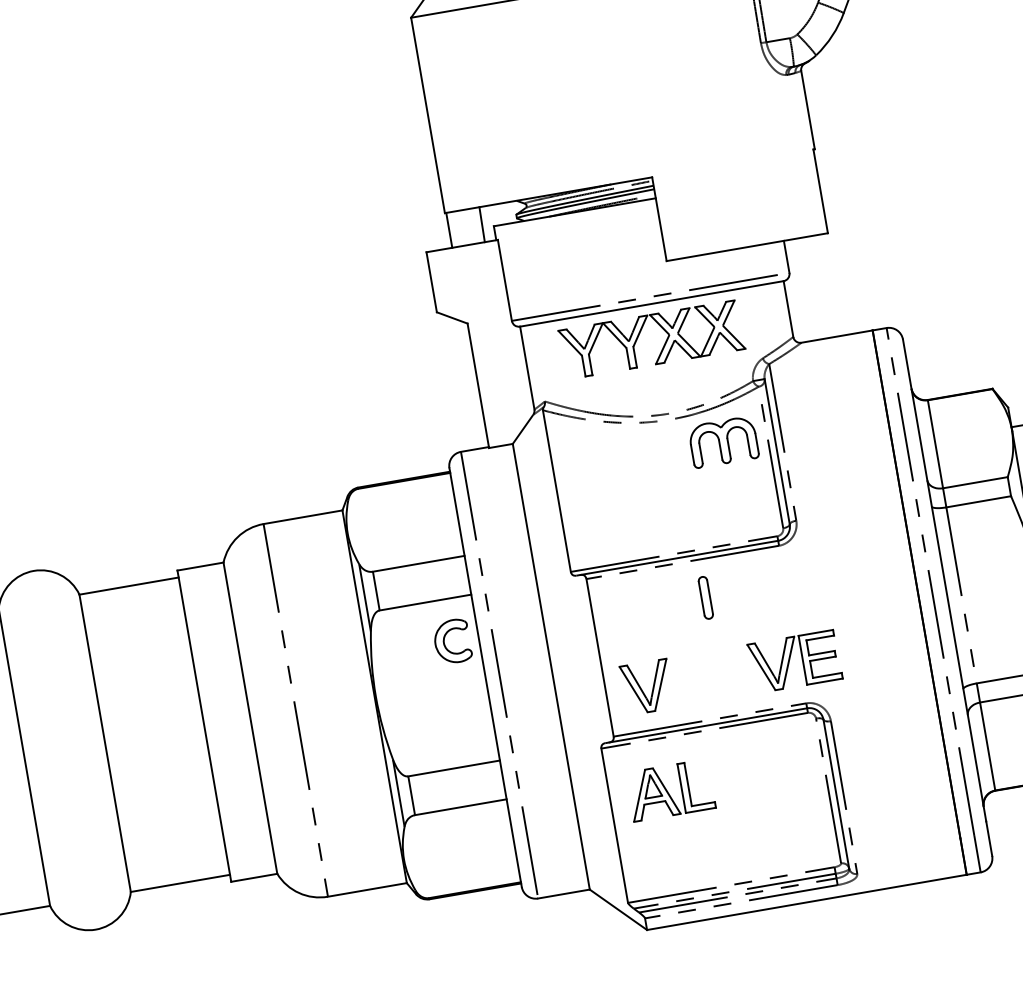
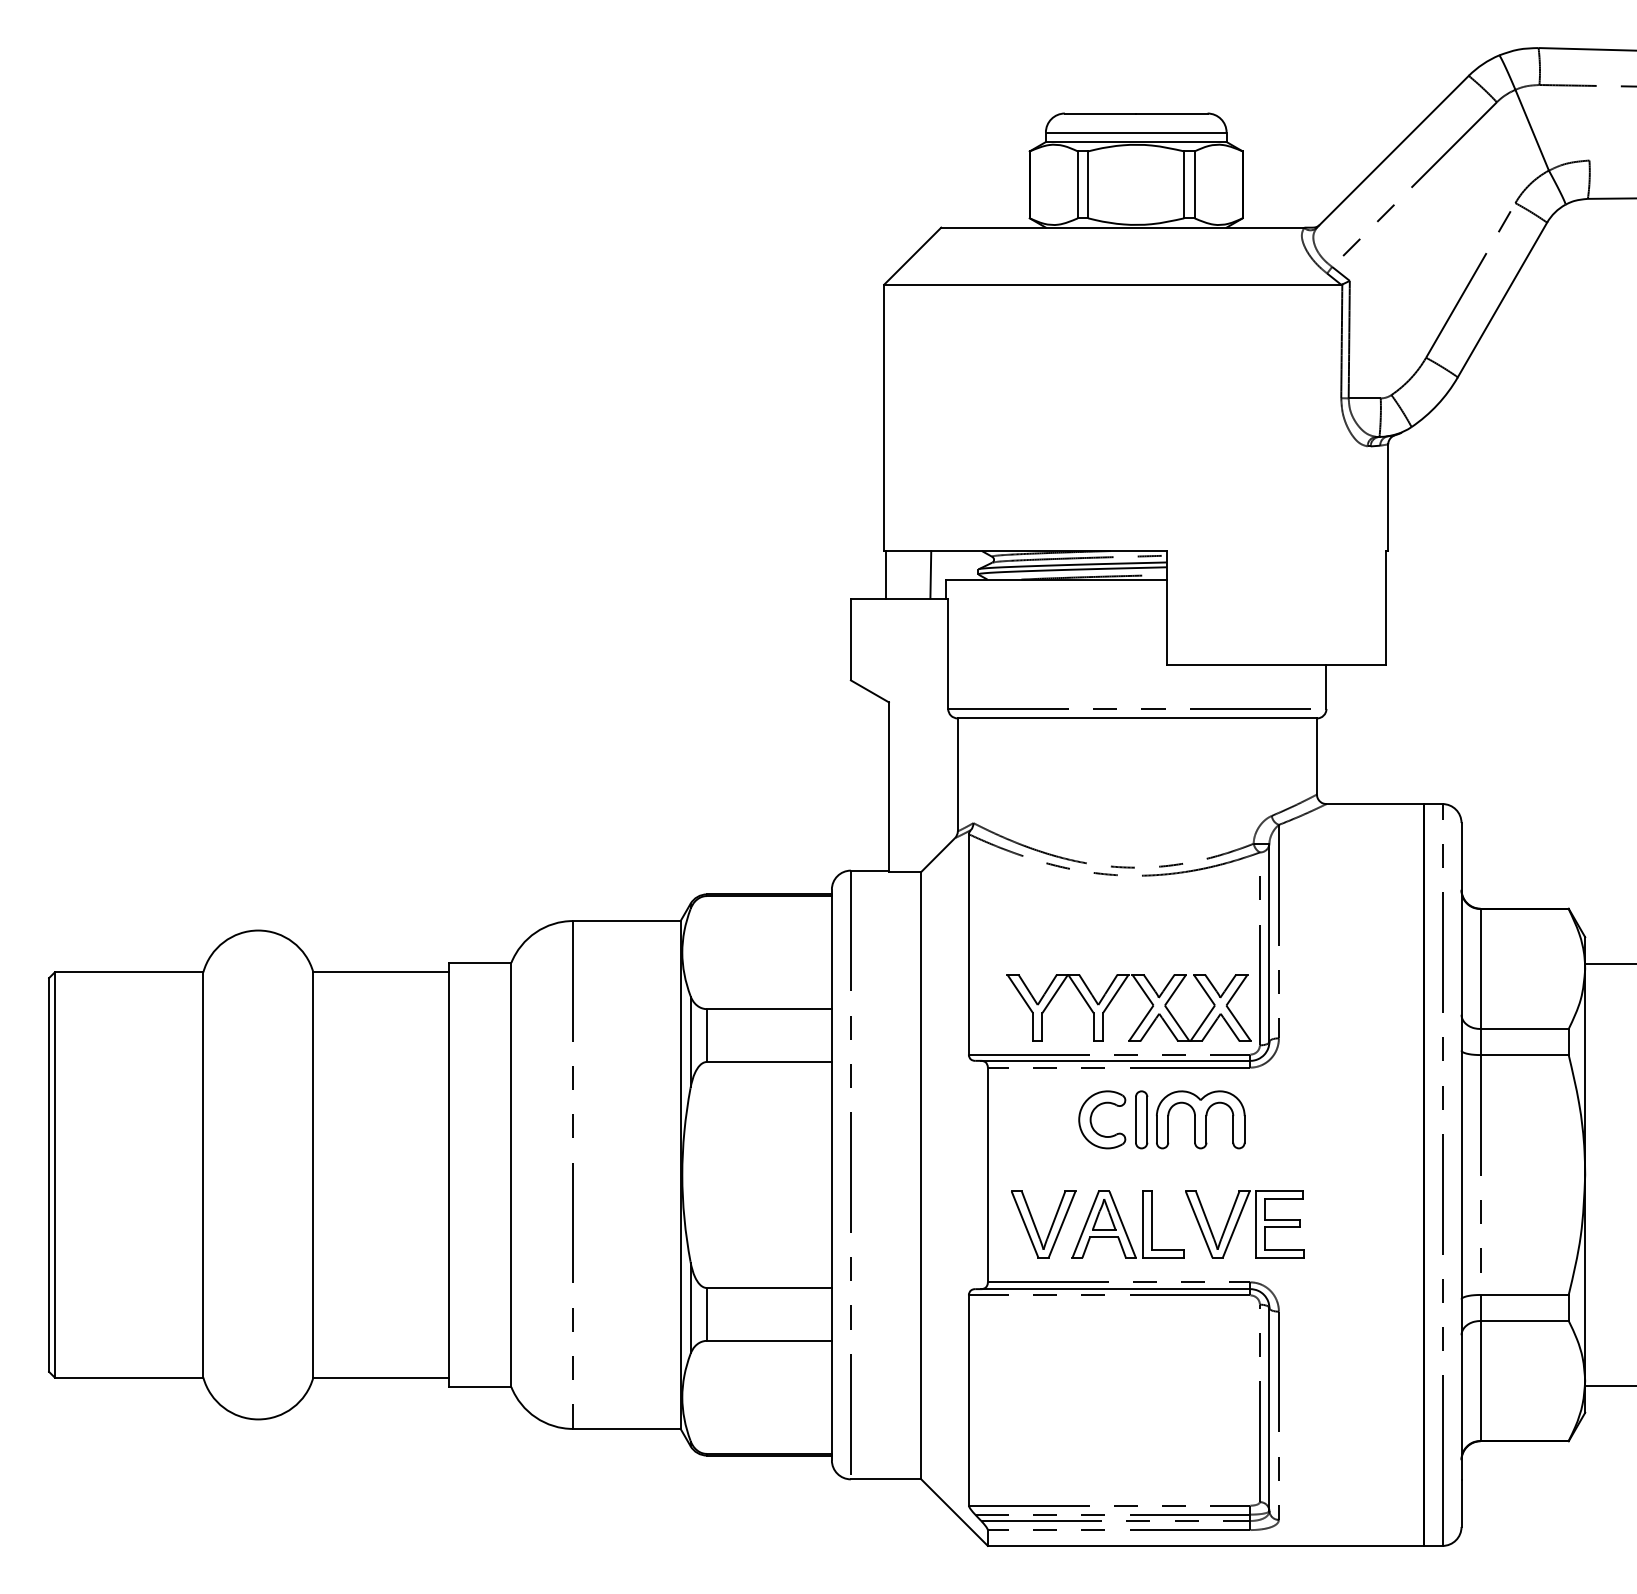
part: (639, 335) -> (1113, 999), moved
part: (723, 441) -> (1200, 1119), moved
part: (444, 639) -> (1092, 1115), moved
part: (670, 790) -> (1127, 1224), moved

